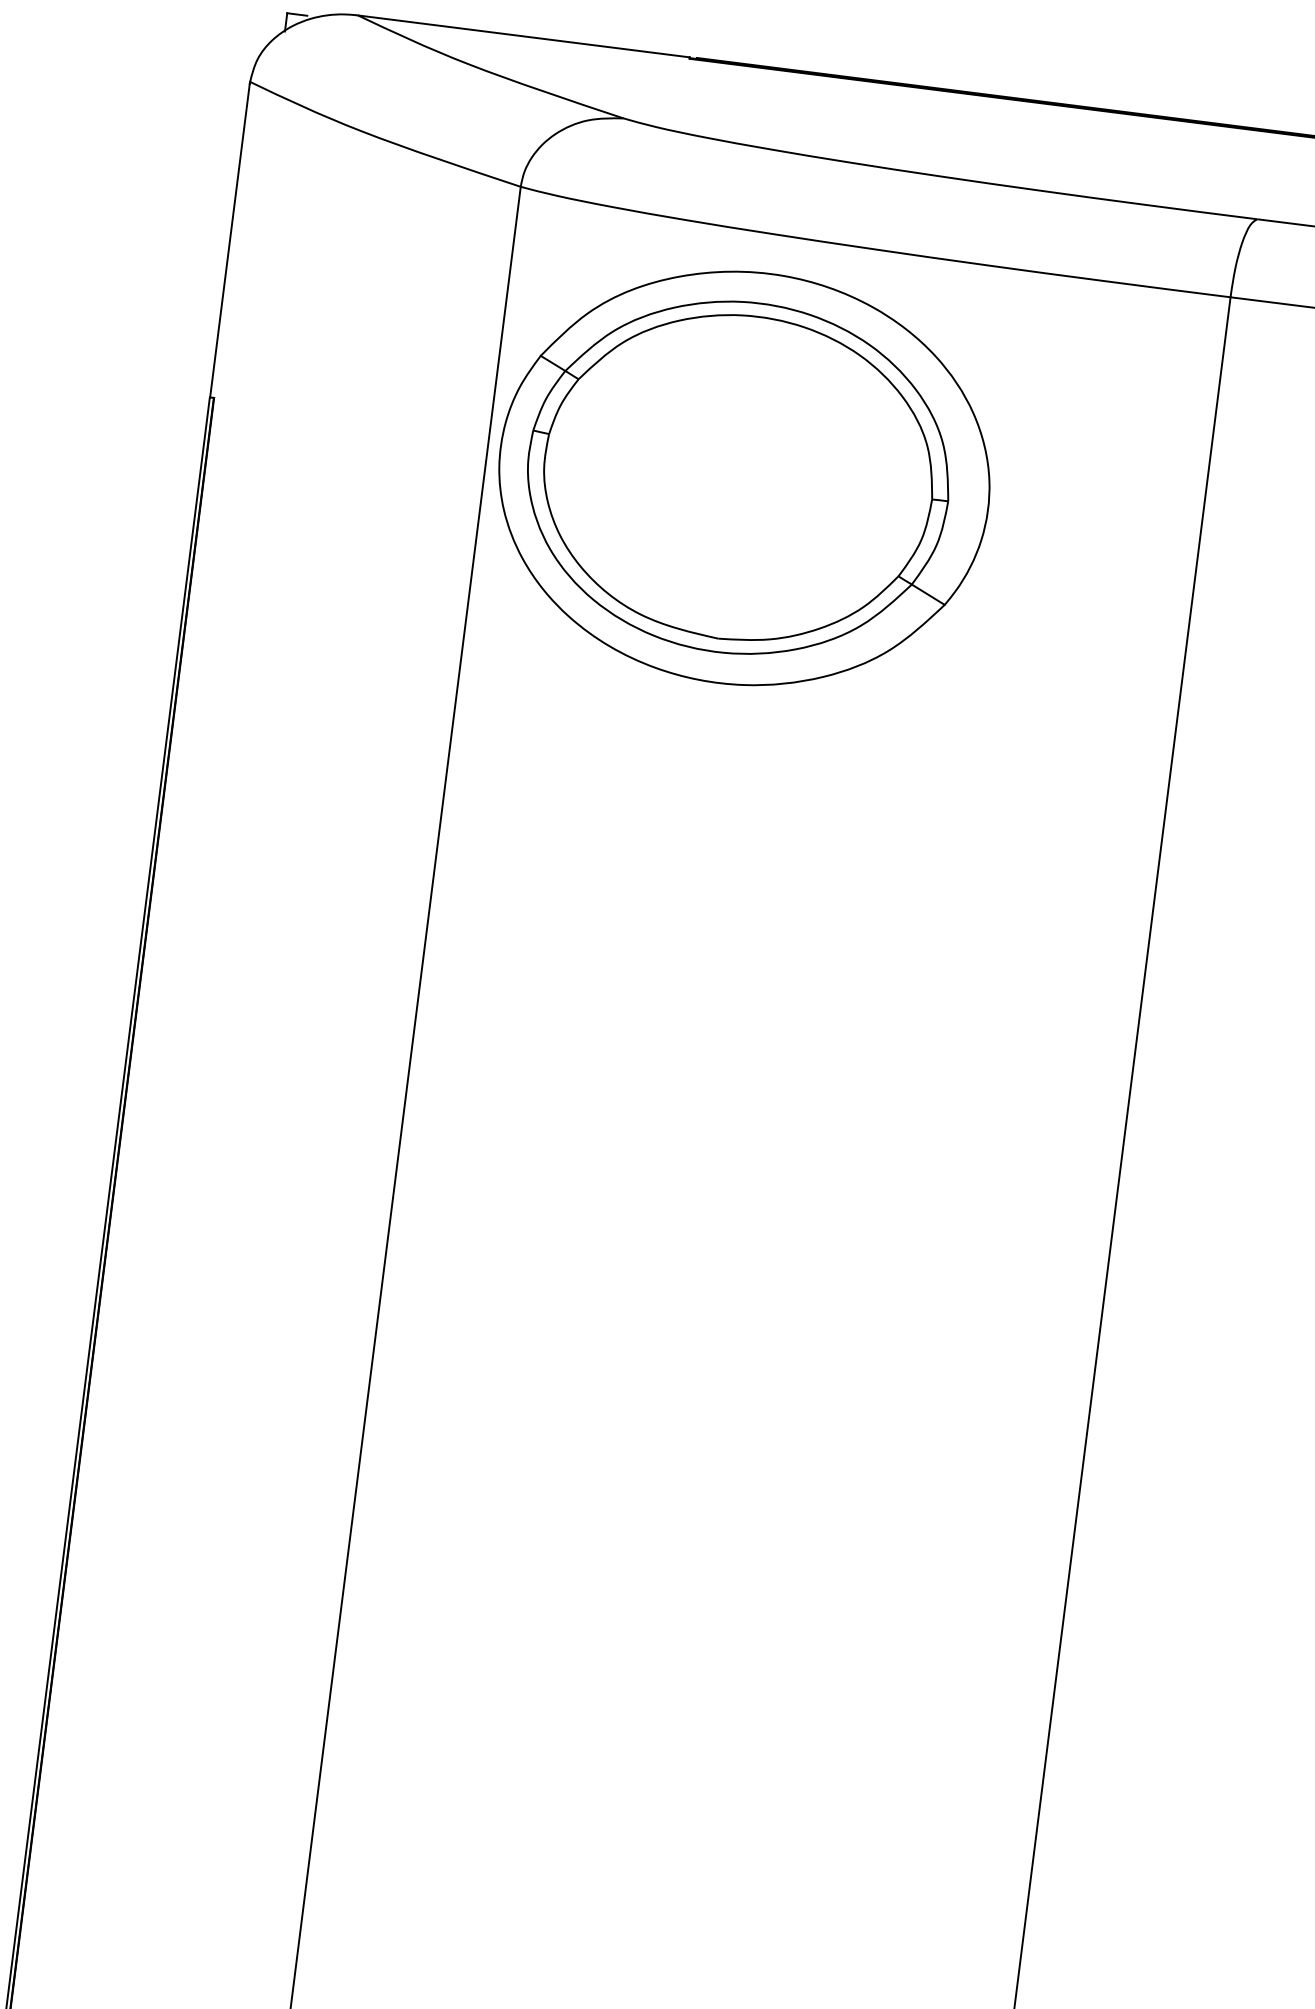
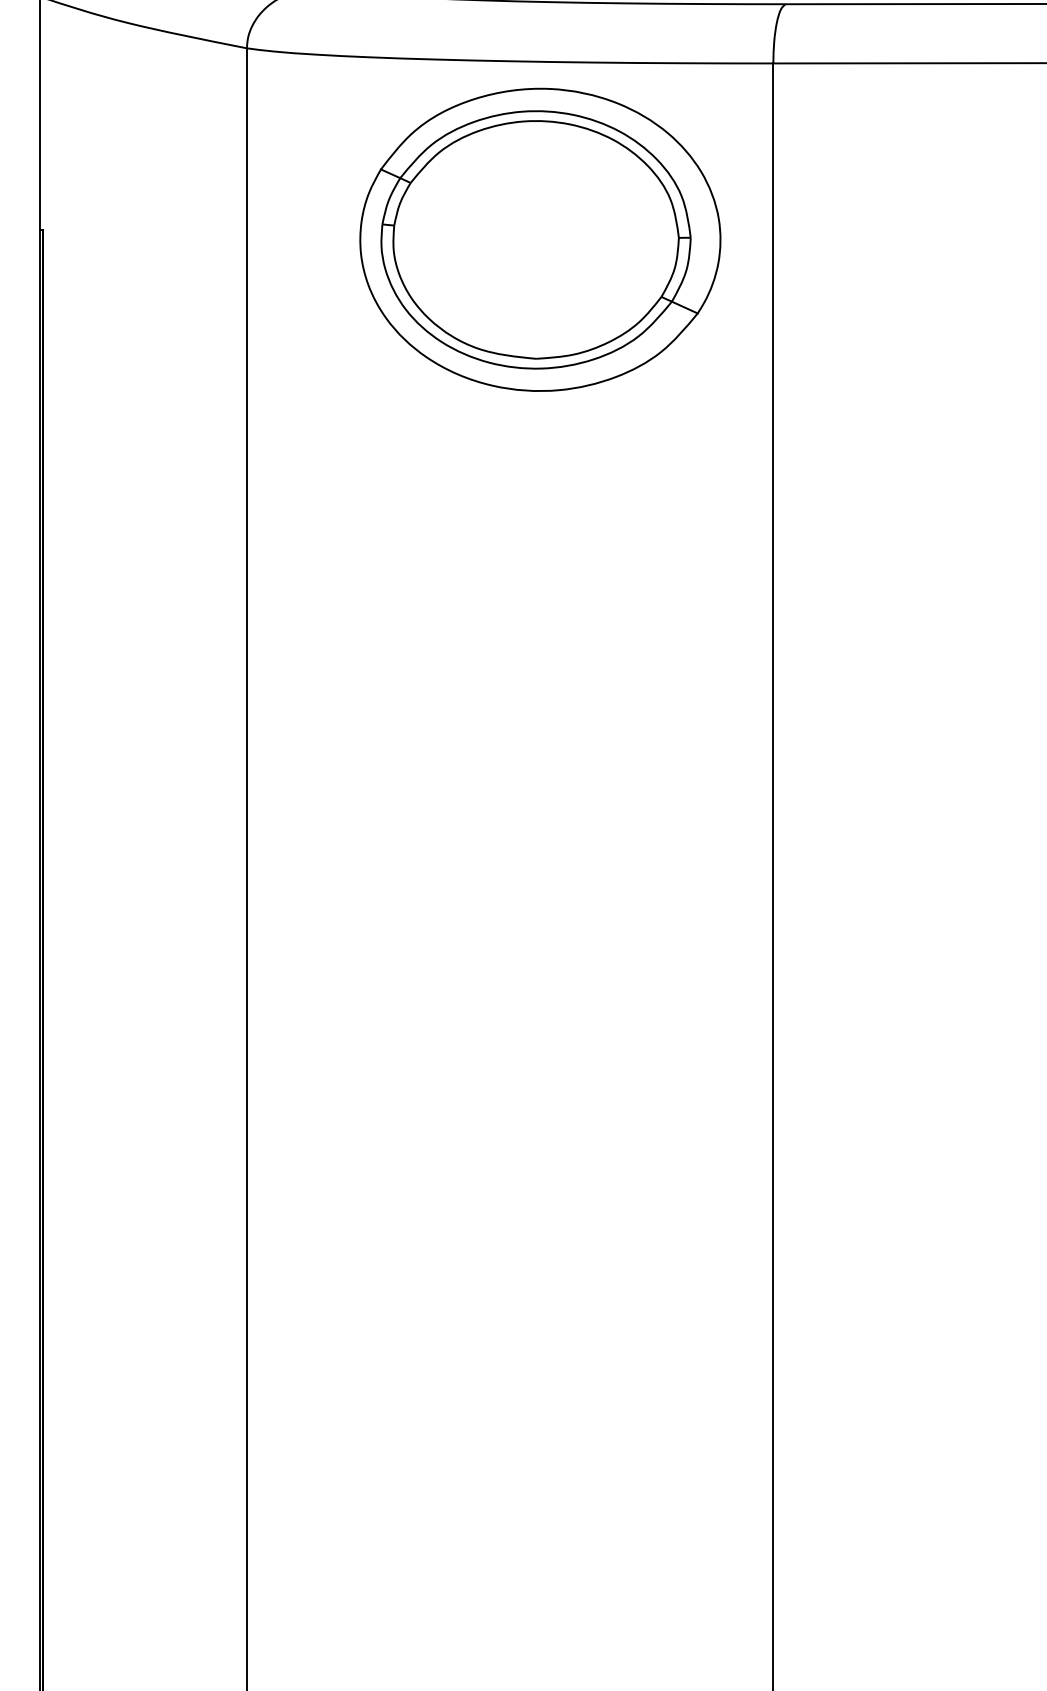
part: (744, 477) -> (540, 239), moved

